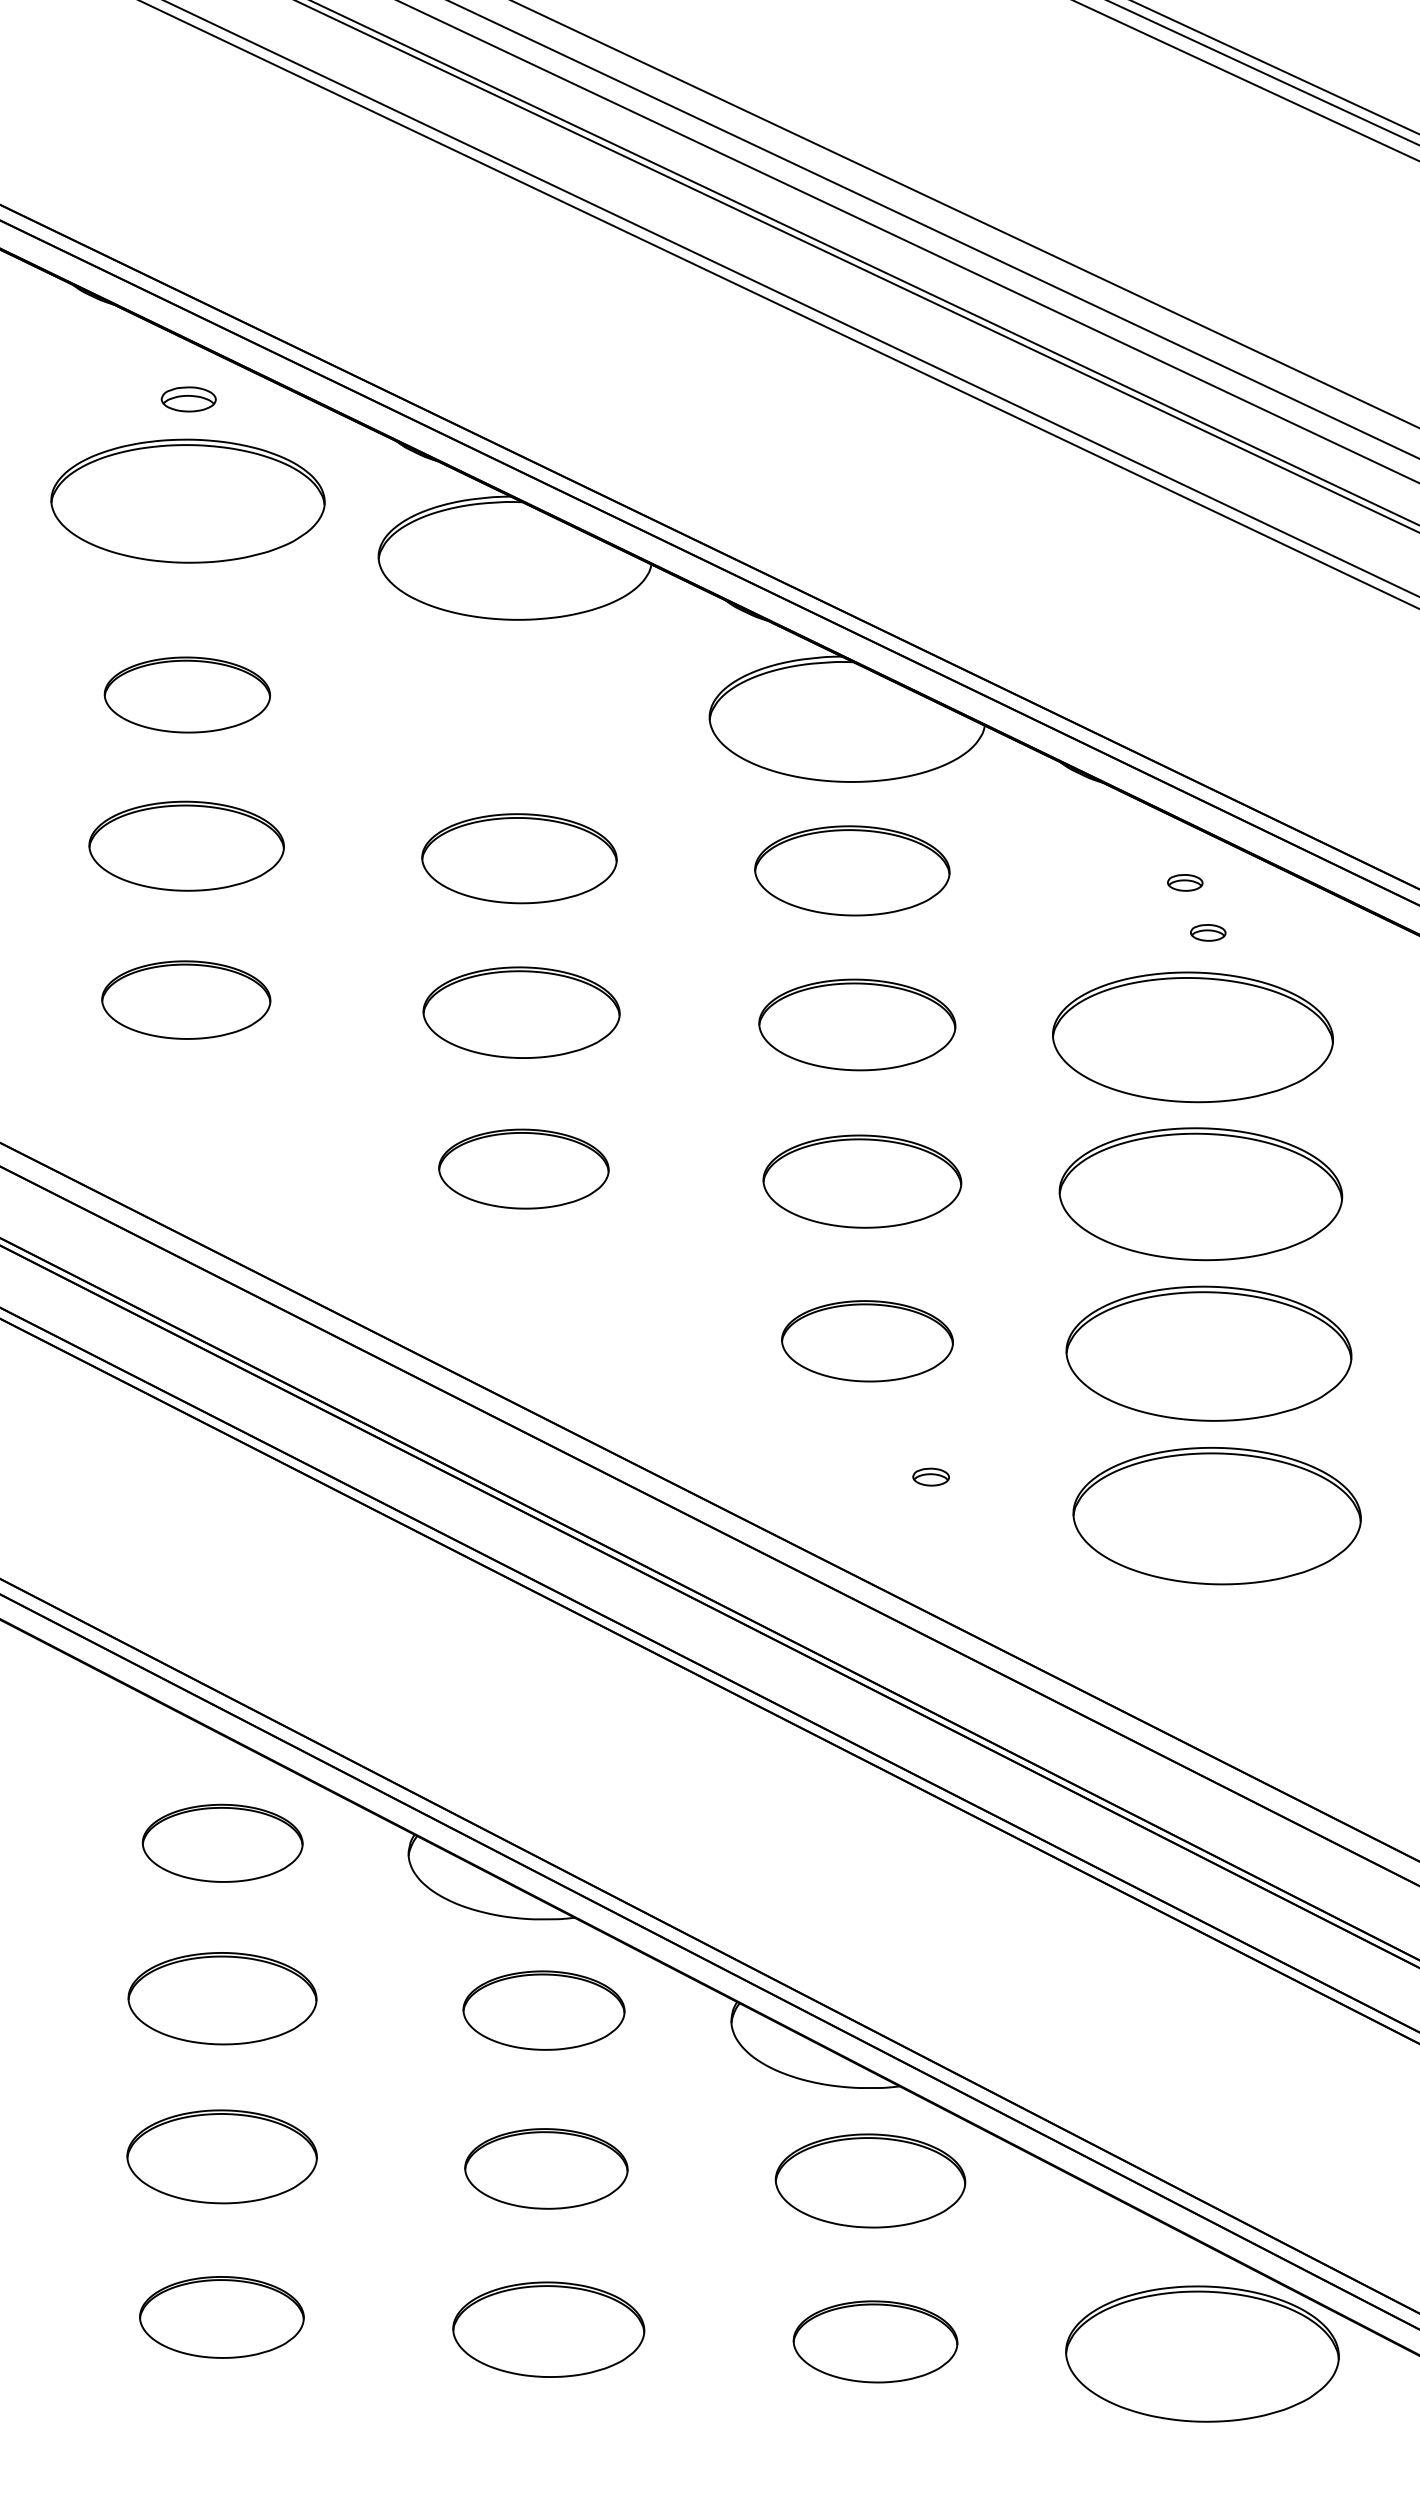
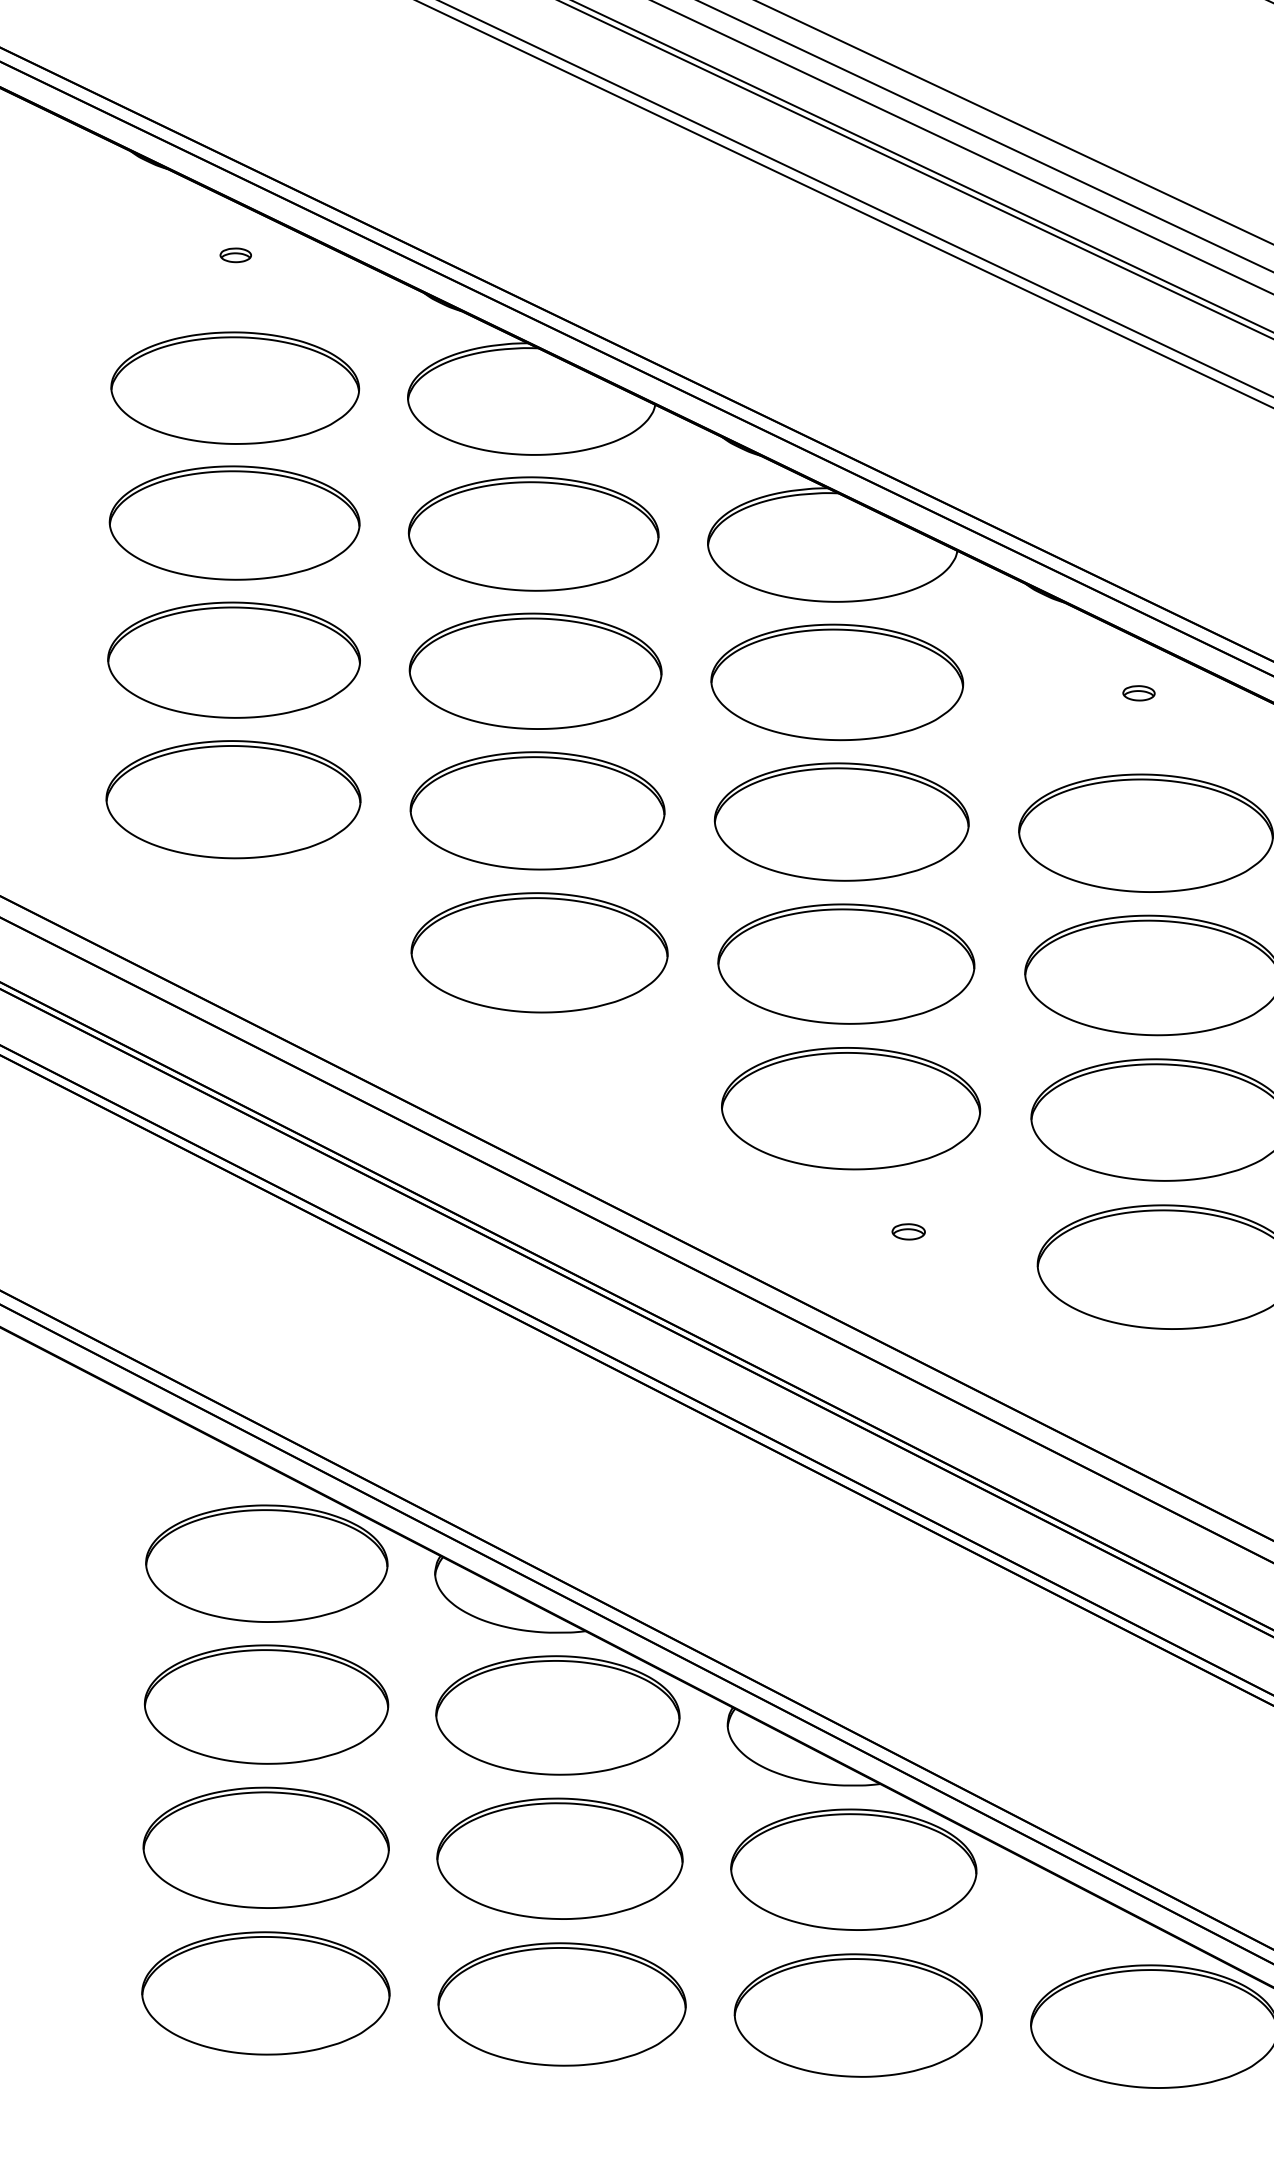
part: (188, 399) -> (235, 255), size x0.62
part: (187, 500) -> (234, 387), moved
part: (187, 694) -> (234, 522), size x1.67
part: (517, 706) -> (533, 533), added
part: (186, 845) -> (233, 659), size x1.43
part: (519, 858) -> (535, 671), size x1.43
part: (852, 870) -> (837, 682), size x1.43
part: (1208, 932) -> (1160, 738), removed
part: (186, 999) -> (233, 799), size x1.67
part: (521, 1012) -> (537, 810), size x1.43
part: (857, 1024) -> (841, 821), size x1.43
part: (523, 1168) -> (539, 952), size x1.67
part: (862, 1181) -> (846, 963), size x1.43
part: (867, 1341) -> (851, 1108), size x1.67
part: (222, 1843) -> (266, 1563), size x1.67
part: (222, 1998) -> (266, 1704), size x1.43
part: (543, 2010) -> (557, 1715), size x1.67
part: (221, 2156) -> (265, 1847), size x1.43
part: (546, 2168) -> (560, 1858), size x1.67
part: (870, 2180) -> (853, 1869), size x1.43
part: (221, 2317) -> (265, 1993), size x1.67
part: (548, 2329) -> (561, 2004), size x1.43
part: (875, 2341) -> (858, 2015), size x1.67

